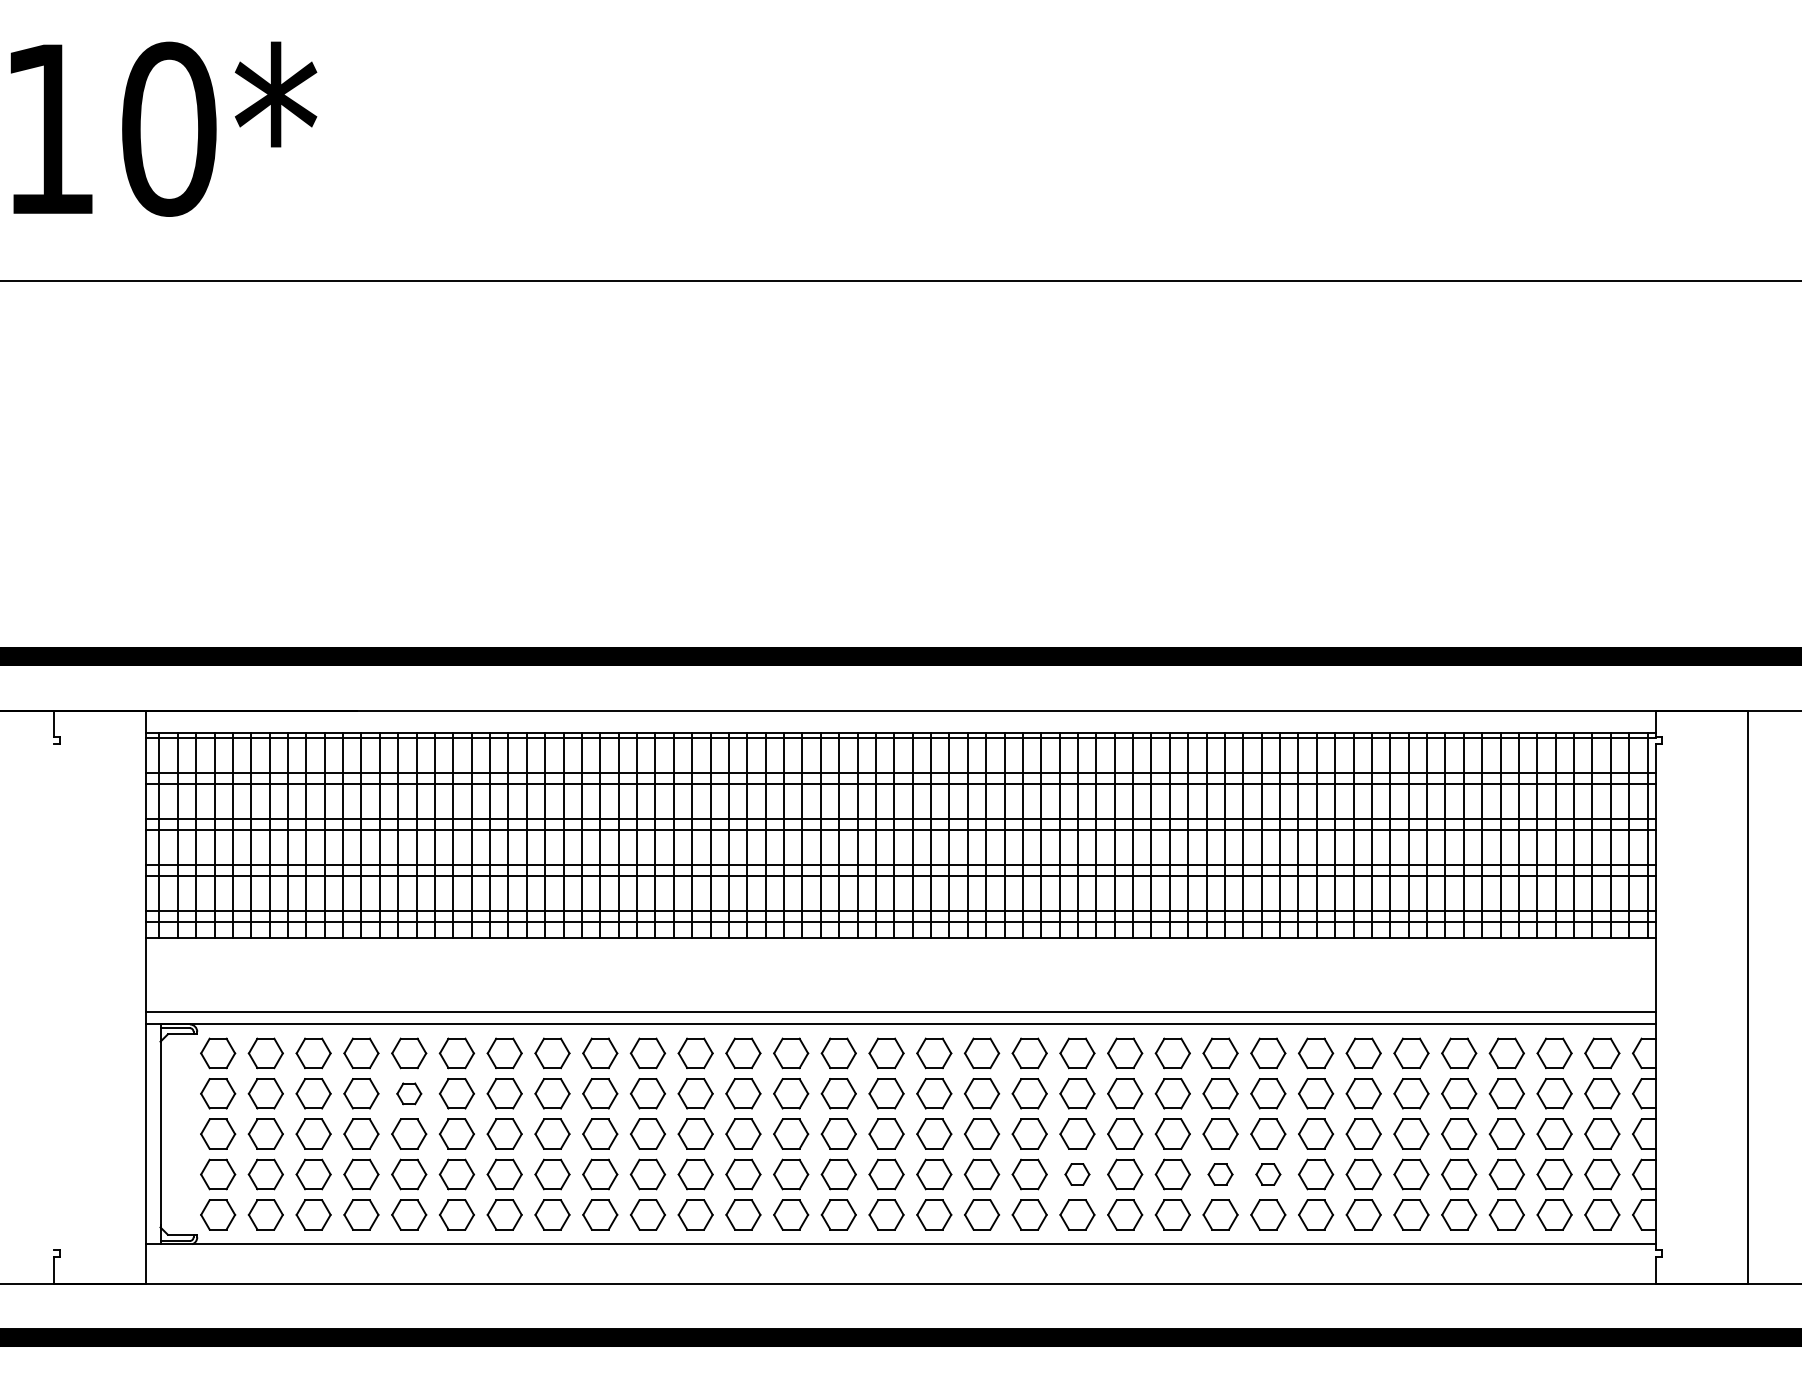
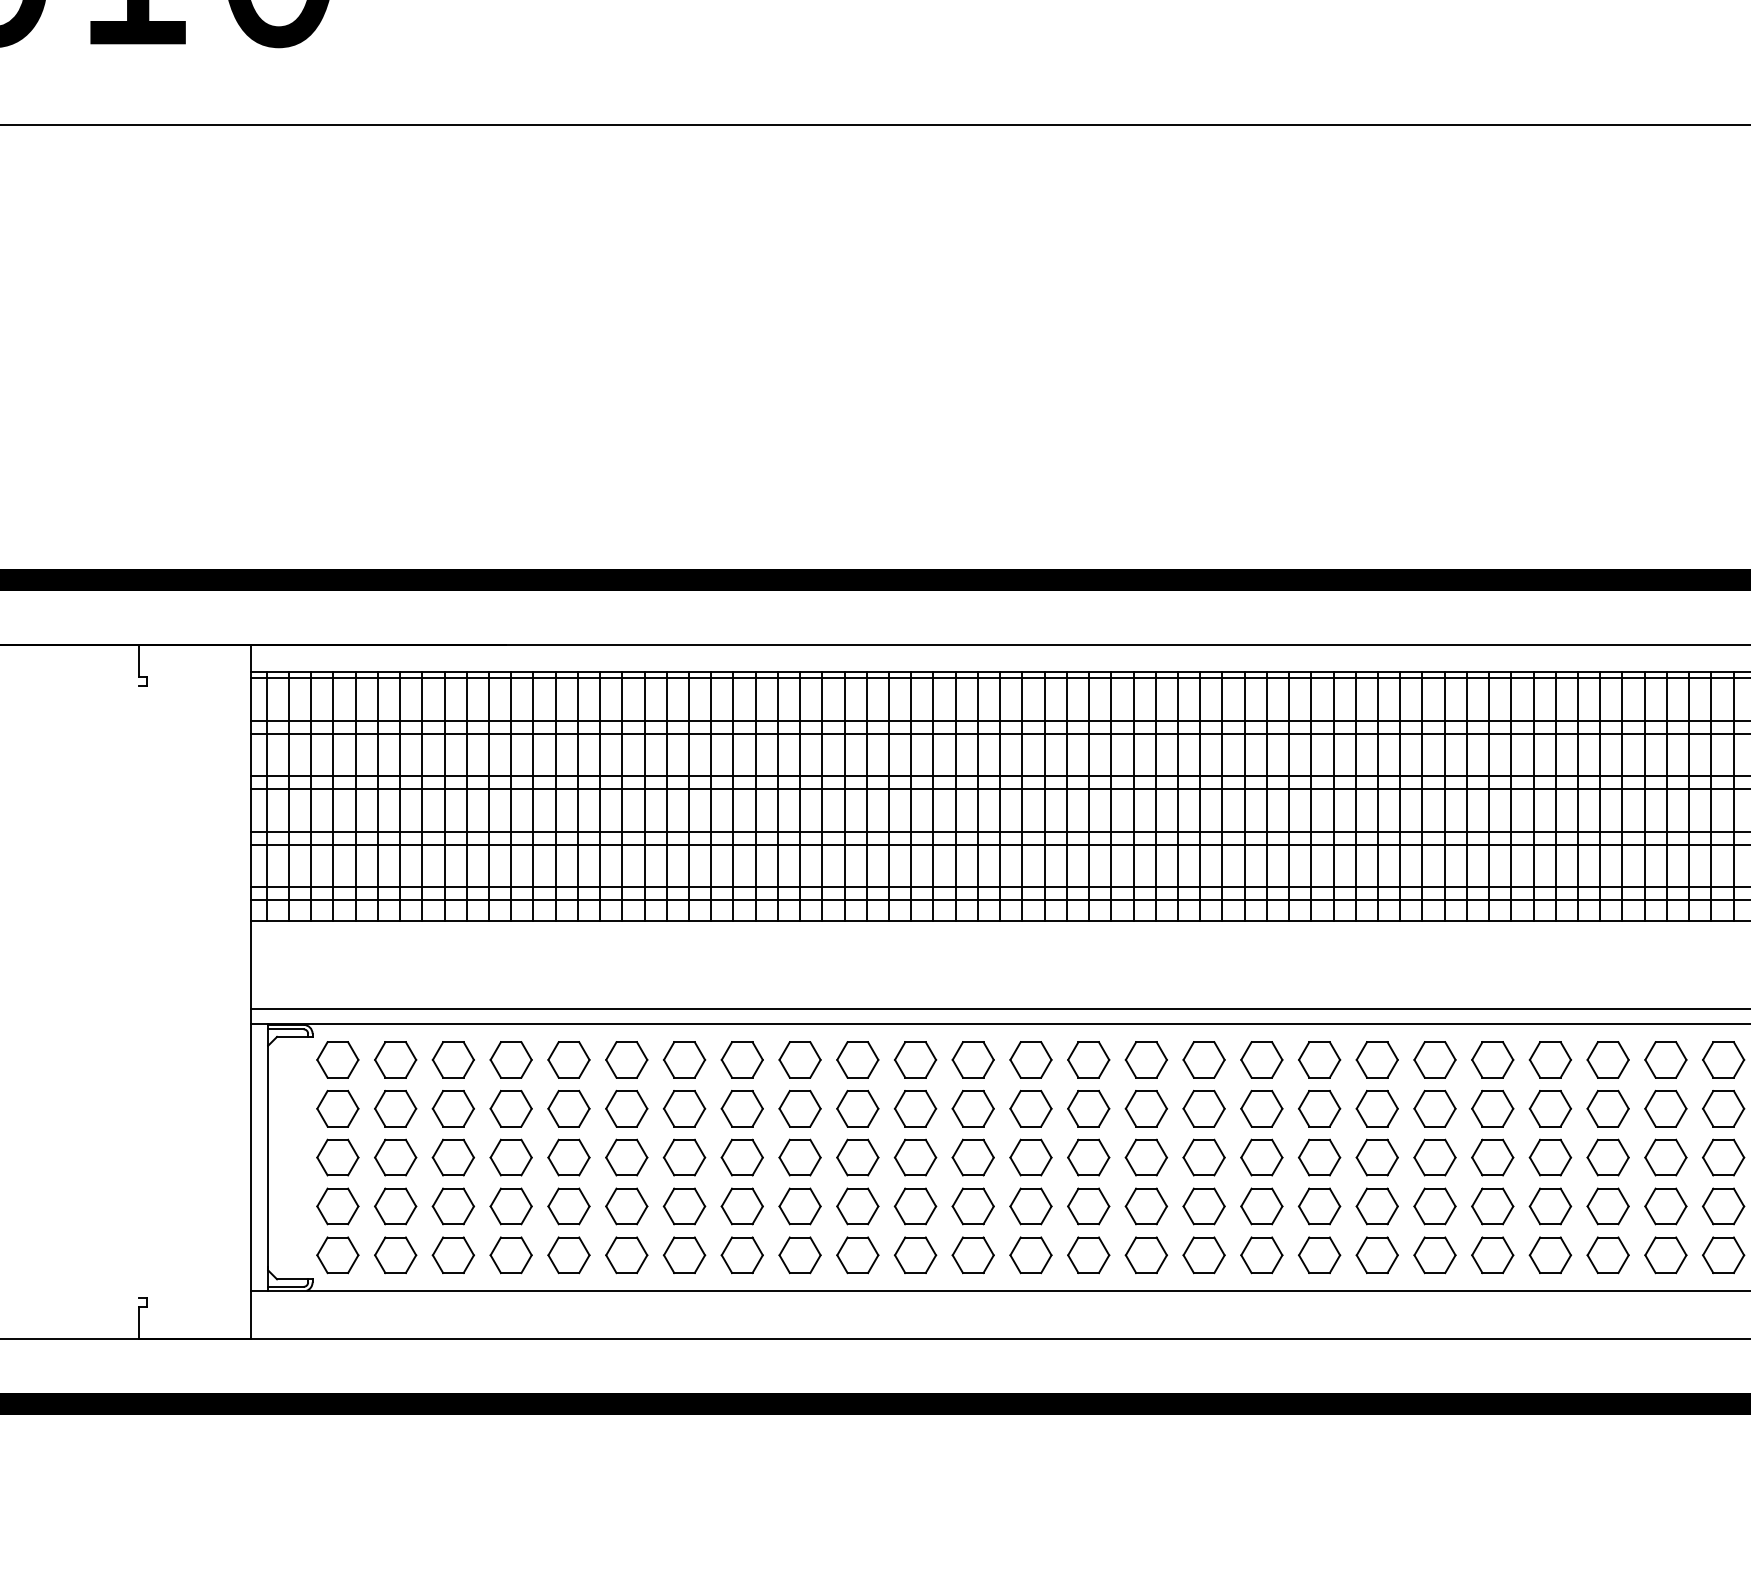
part: (409, 1093) -> (569, 1108), size x1.43
part: (1077, 1174) -> (1377, 1206), size x1.43
part: (1220, 1174) -> (1550, 1206), size x1.43
part: (1268, 1174) -> (1608, 1206), size x1.43

